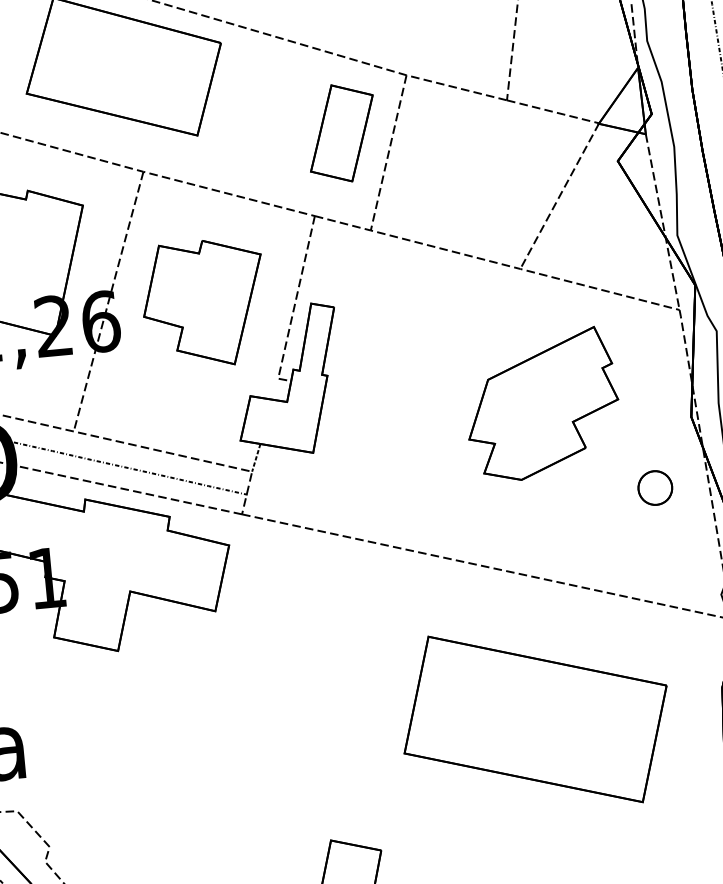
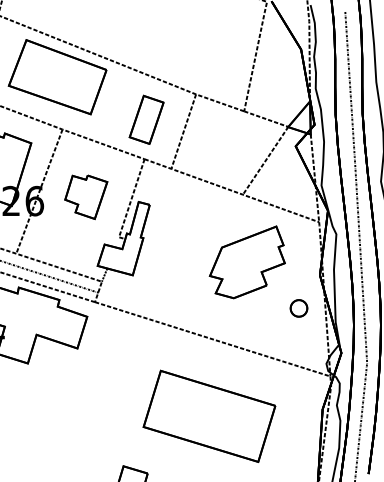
part: (341, 132) -> (146, 119), moved
part: (204, 304) -> (86, 197), size x0.7
part: (535, 717) -> (209, 415), moved

